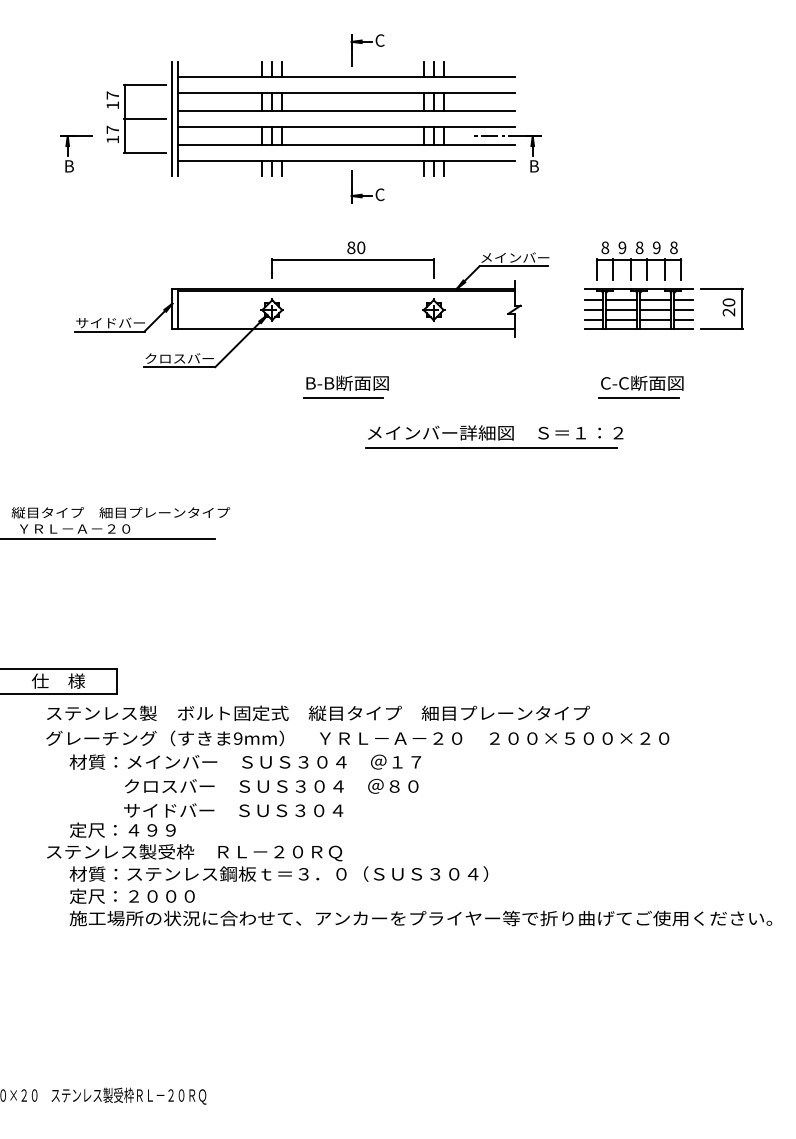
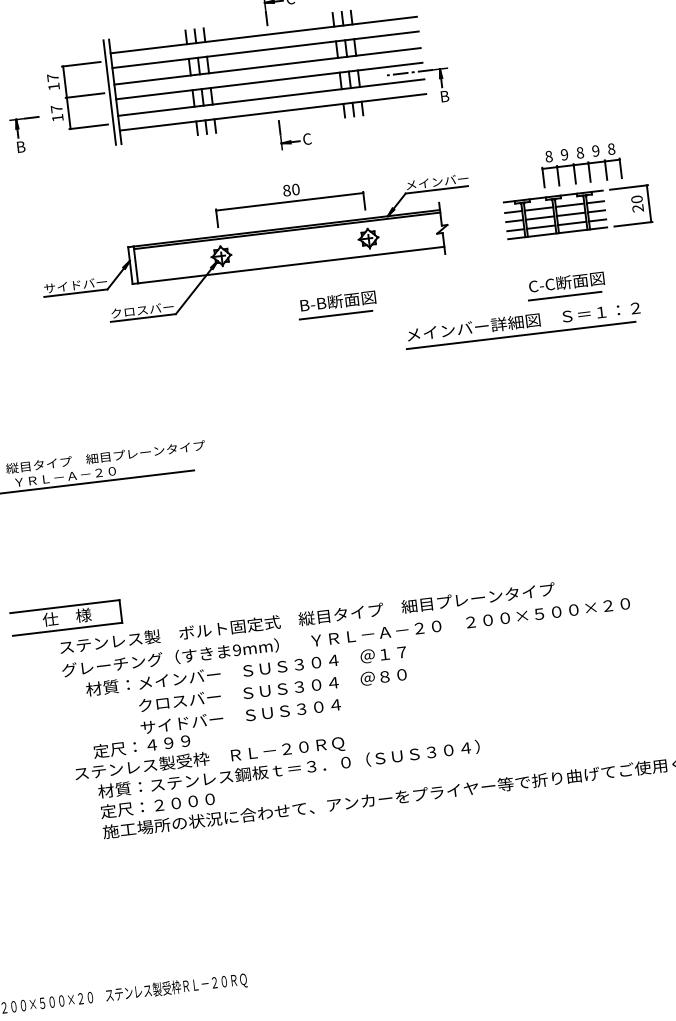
part: (639, 260) -> (581, 164), moved
part: (345, 386) -> (336, 304), moved
part: (494, 436) -> (523, 324), moved

